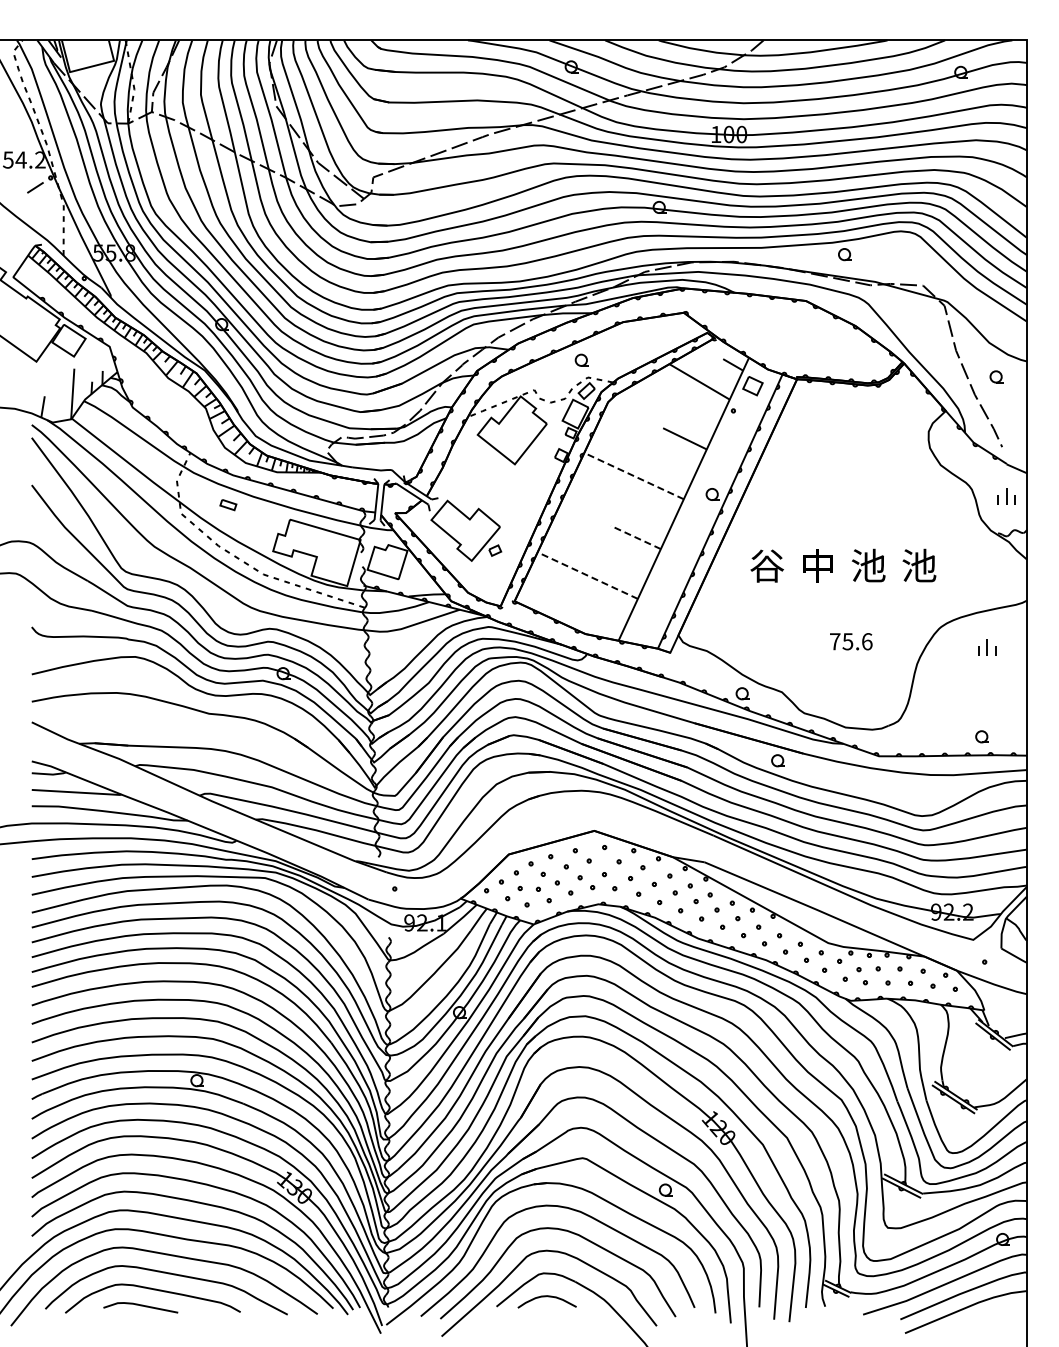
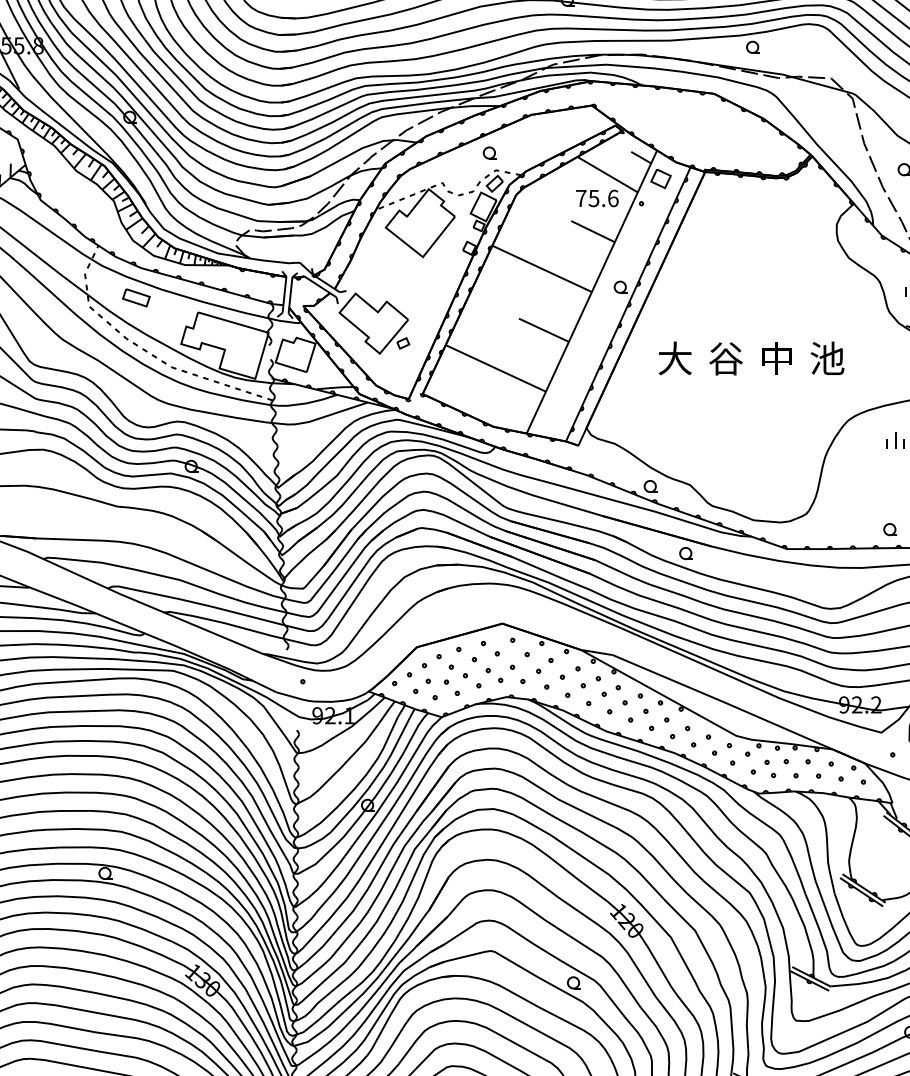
line: (634, 476) -> (542, 269), dashed -> solid
part: (228, 504) -> (136, 297), size x1.67
line: (635, 537) -> (543, 330), dashed -> solid
text: (766, 565) -> (674, 358), 谷 -> 大
text: (817, 565) -> (725, 358), 中 -> 谷
text: (868, 565) -> (776, 358), 池 -> 中
line: (587, 575) -> (495, 368), dashed -> solid
text: (851, 641) -> (597, 198), moved

